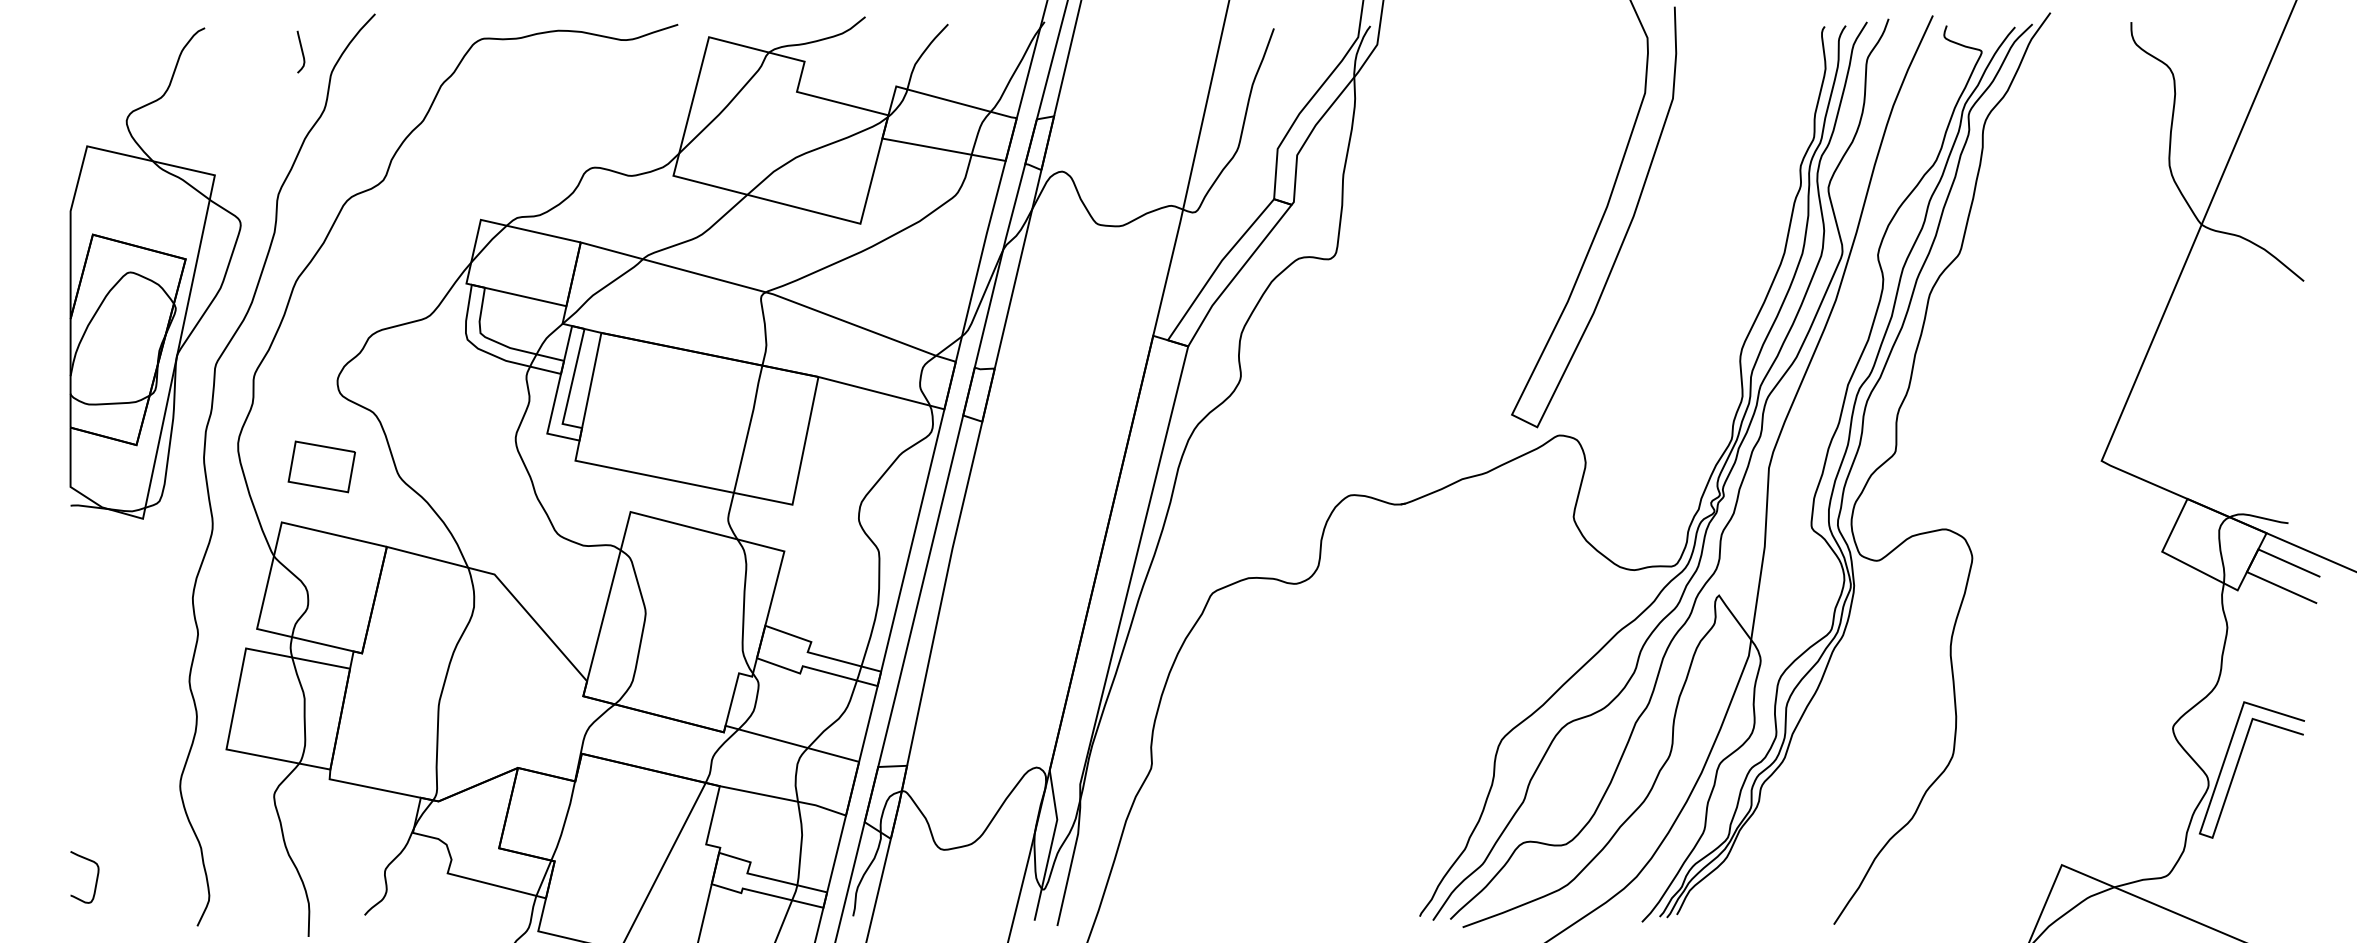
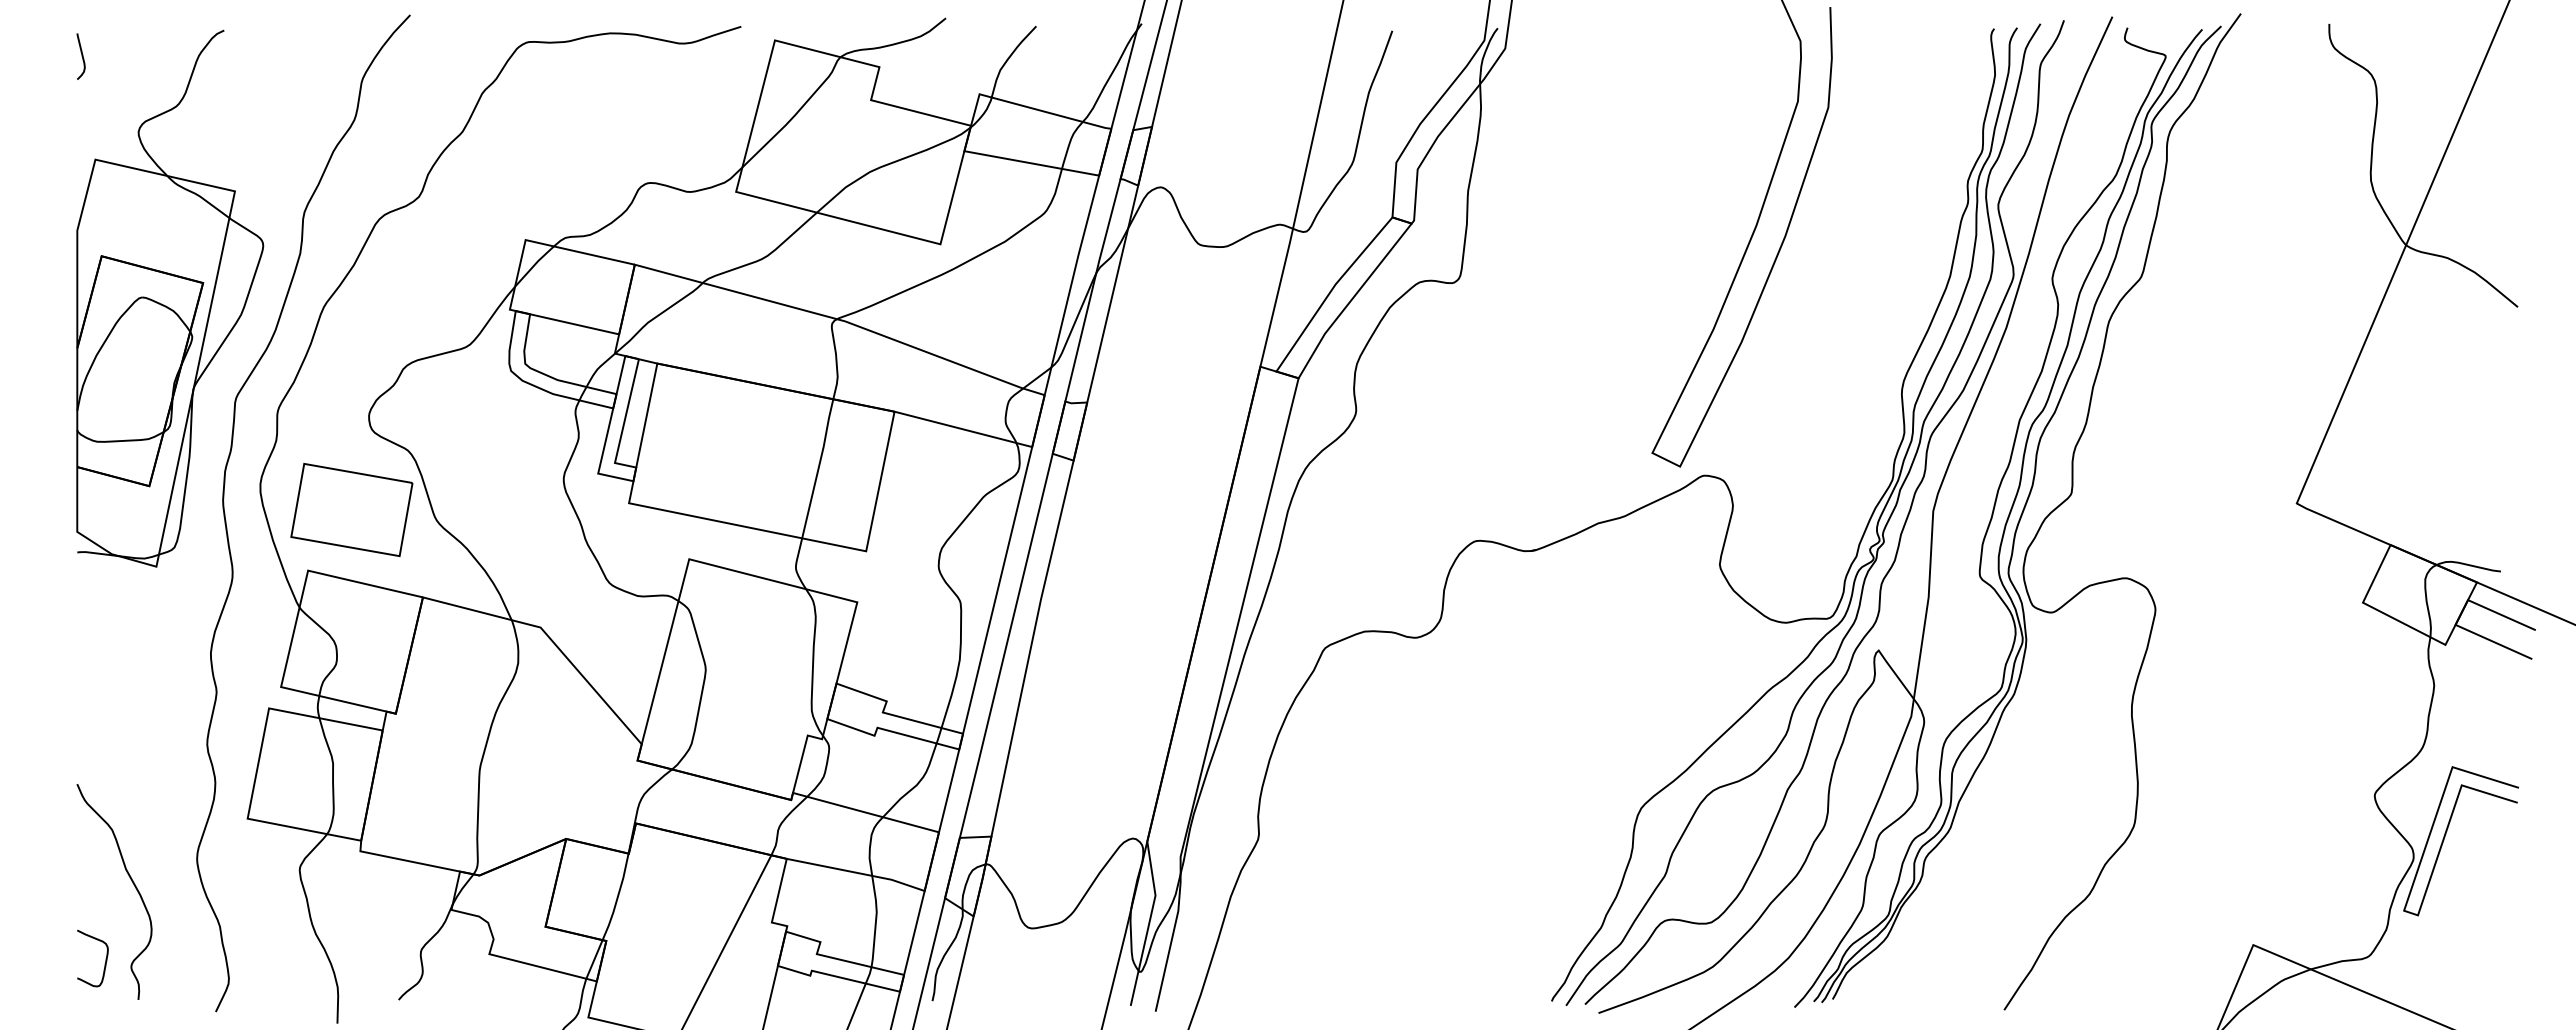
curve: (301, 51) -> (81, 56), moved
part: (321, 466) -> (351, 509), size x1.67
curve: (121, 808) -> (132, 883), added

